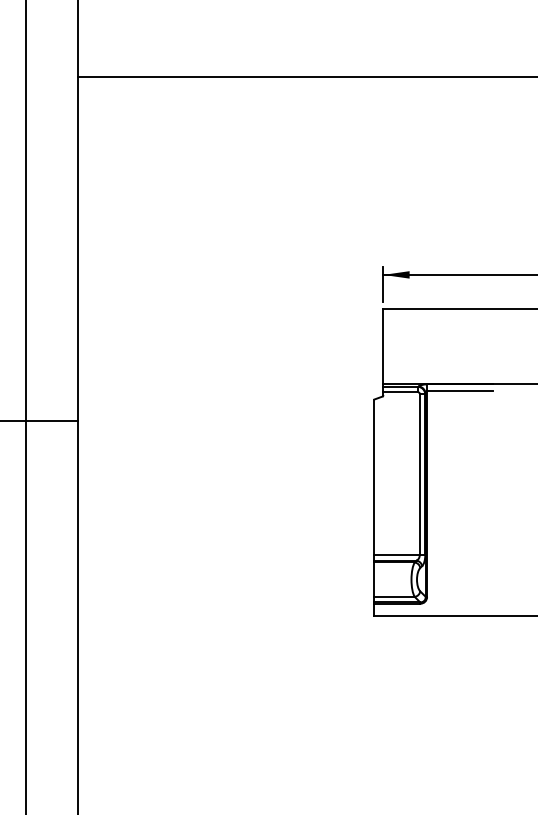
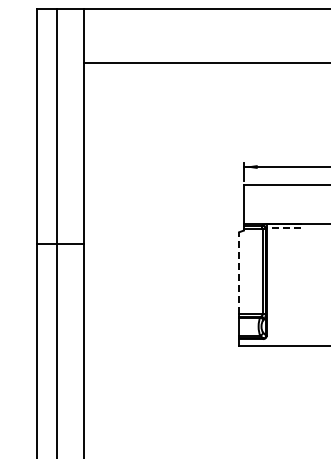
line: (459, 392) -> (283, 228), solid -> dashed
line: (374, 476) -> (239, 272), solid -> dashed

